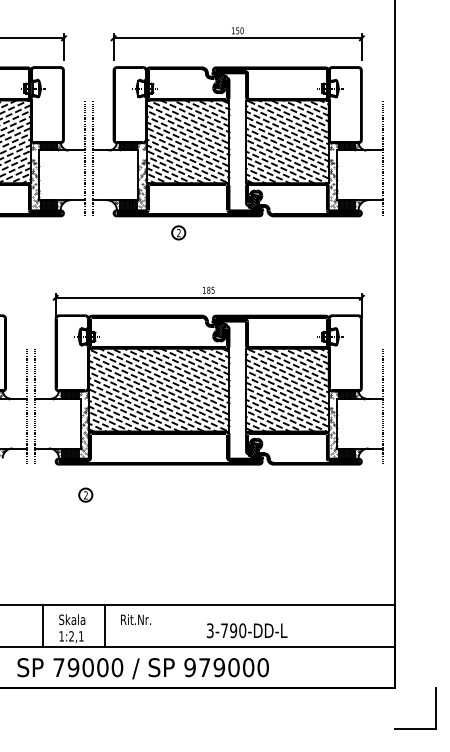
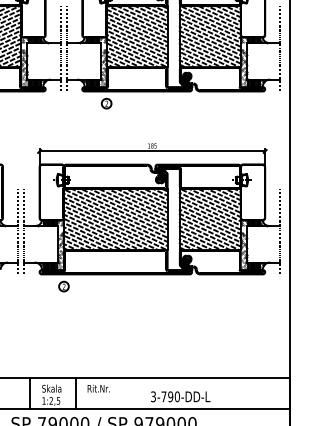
part: (178, 232) -> (106, 103), moved
part: (85, 494) -> (63, 286), moved
text: (81, 636) -> (58, 401), 1:2,1 -> 1:2,5

